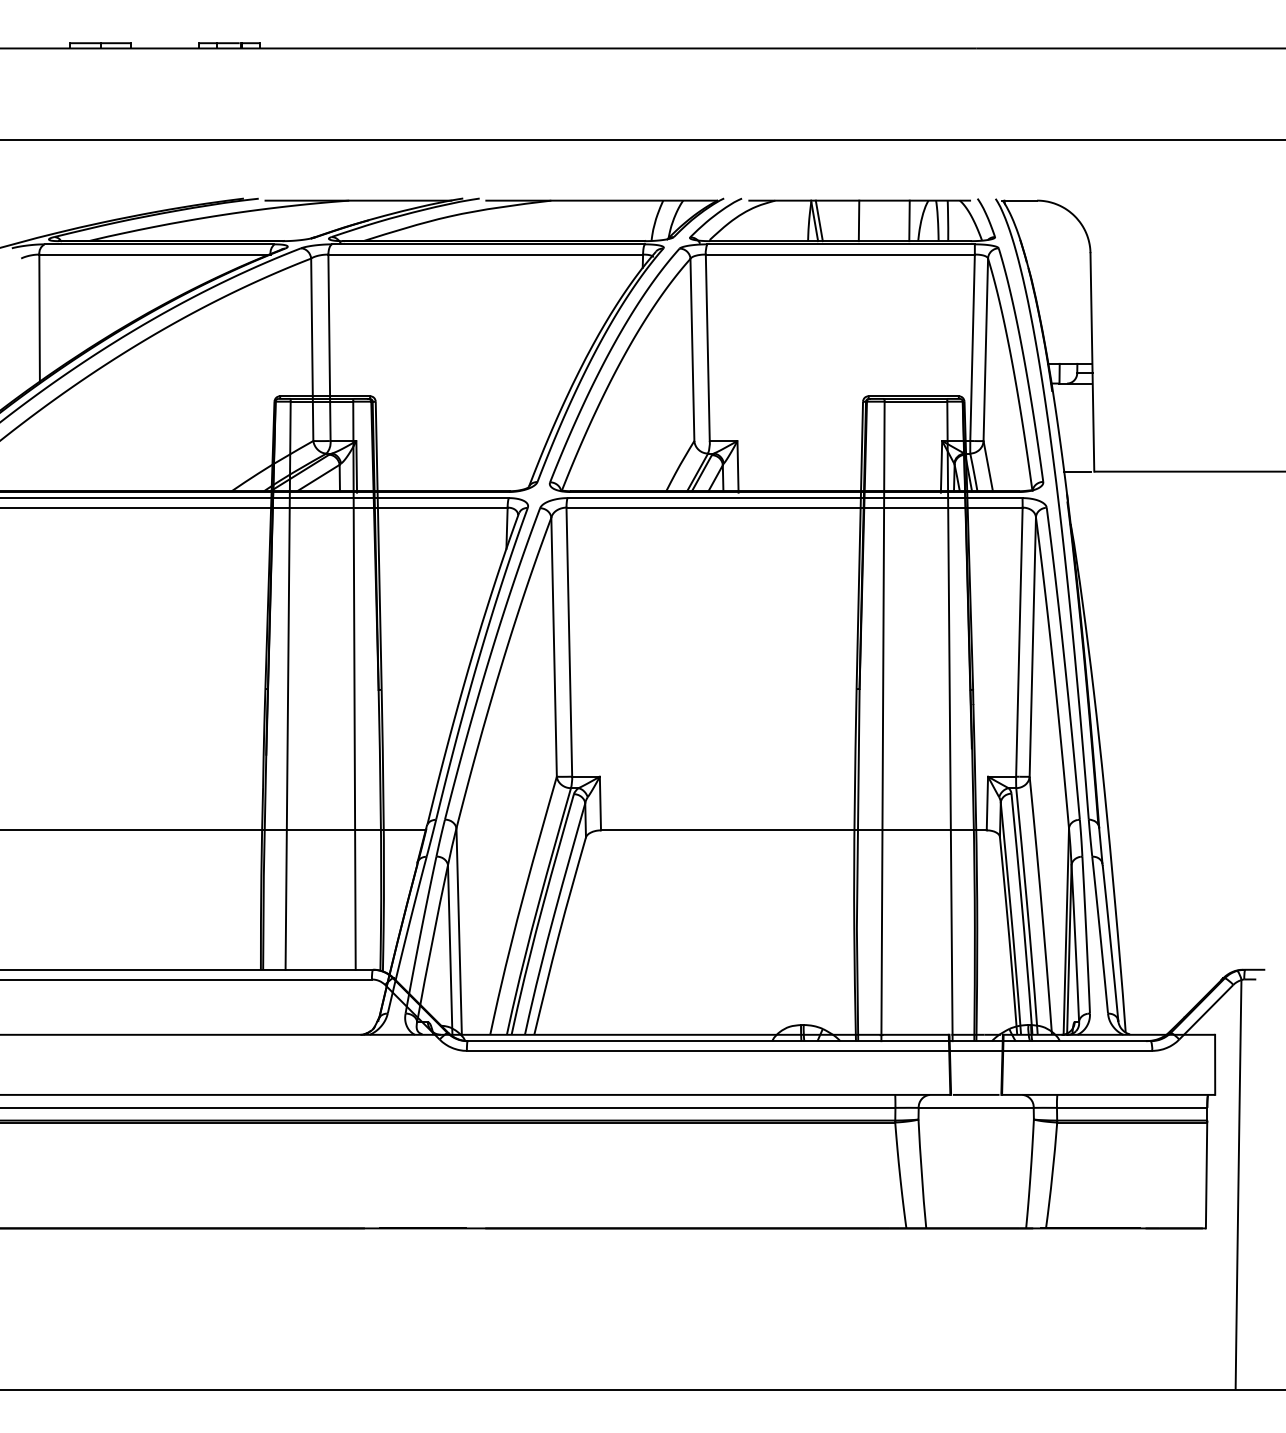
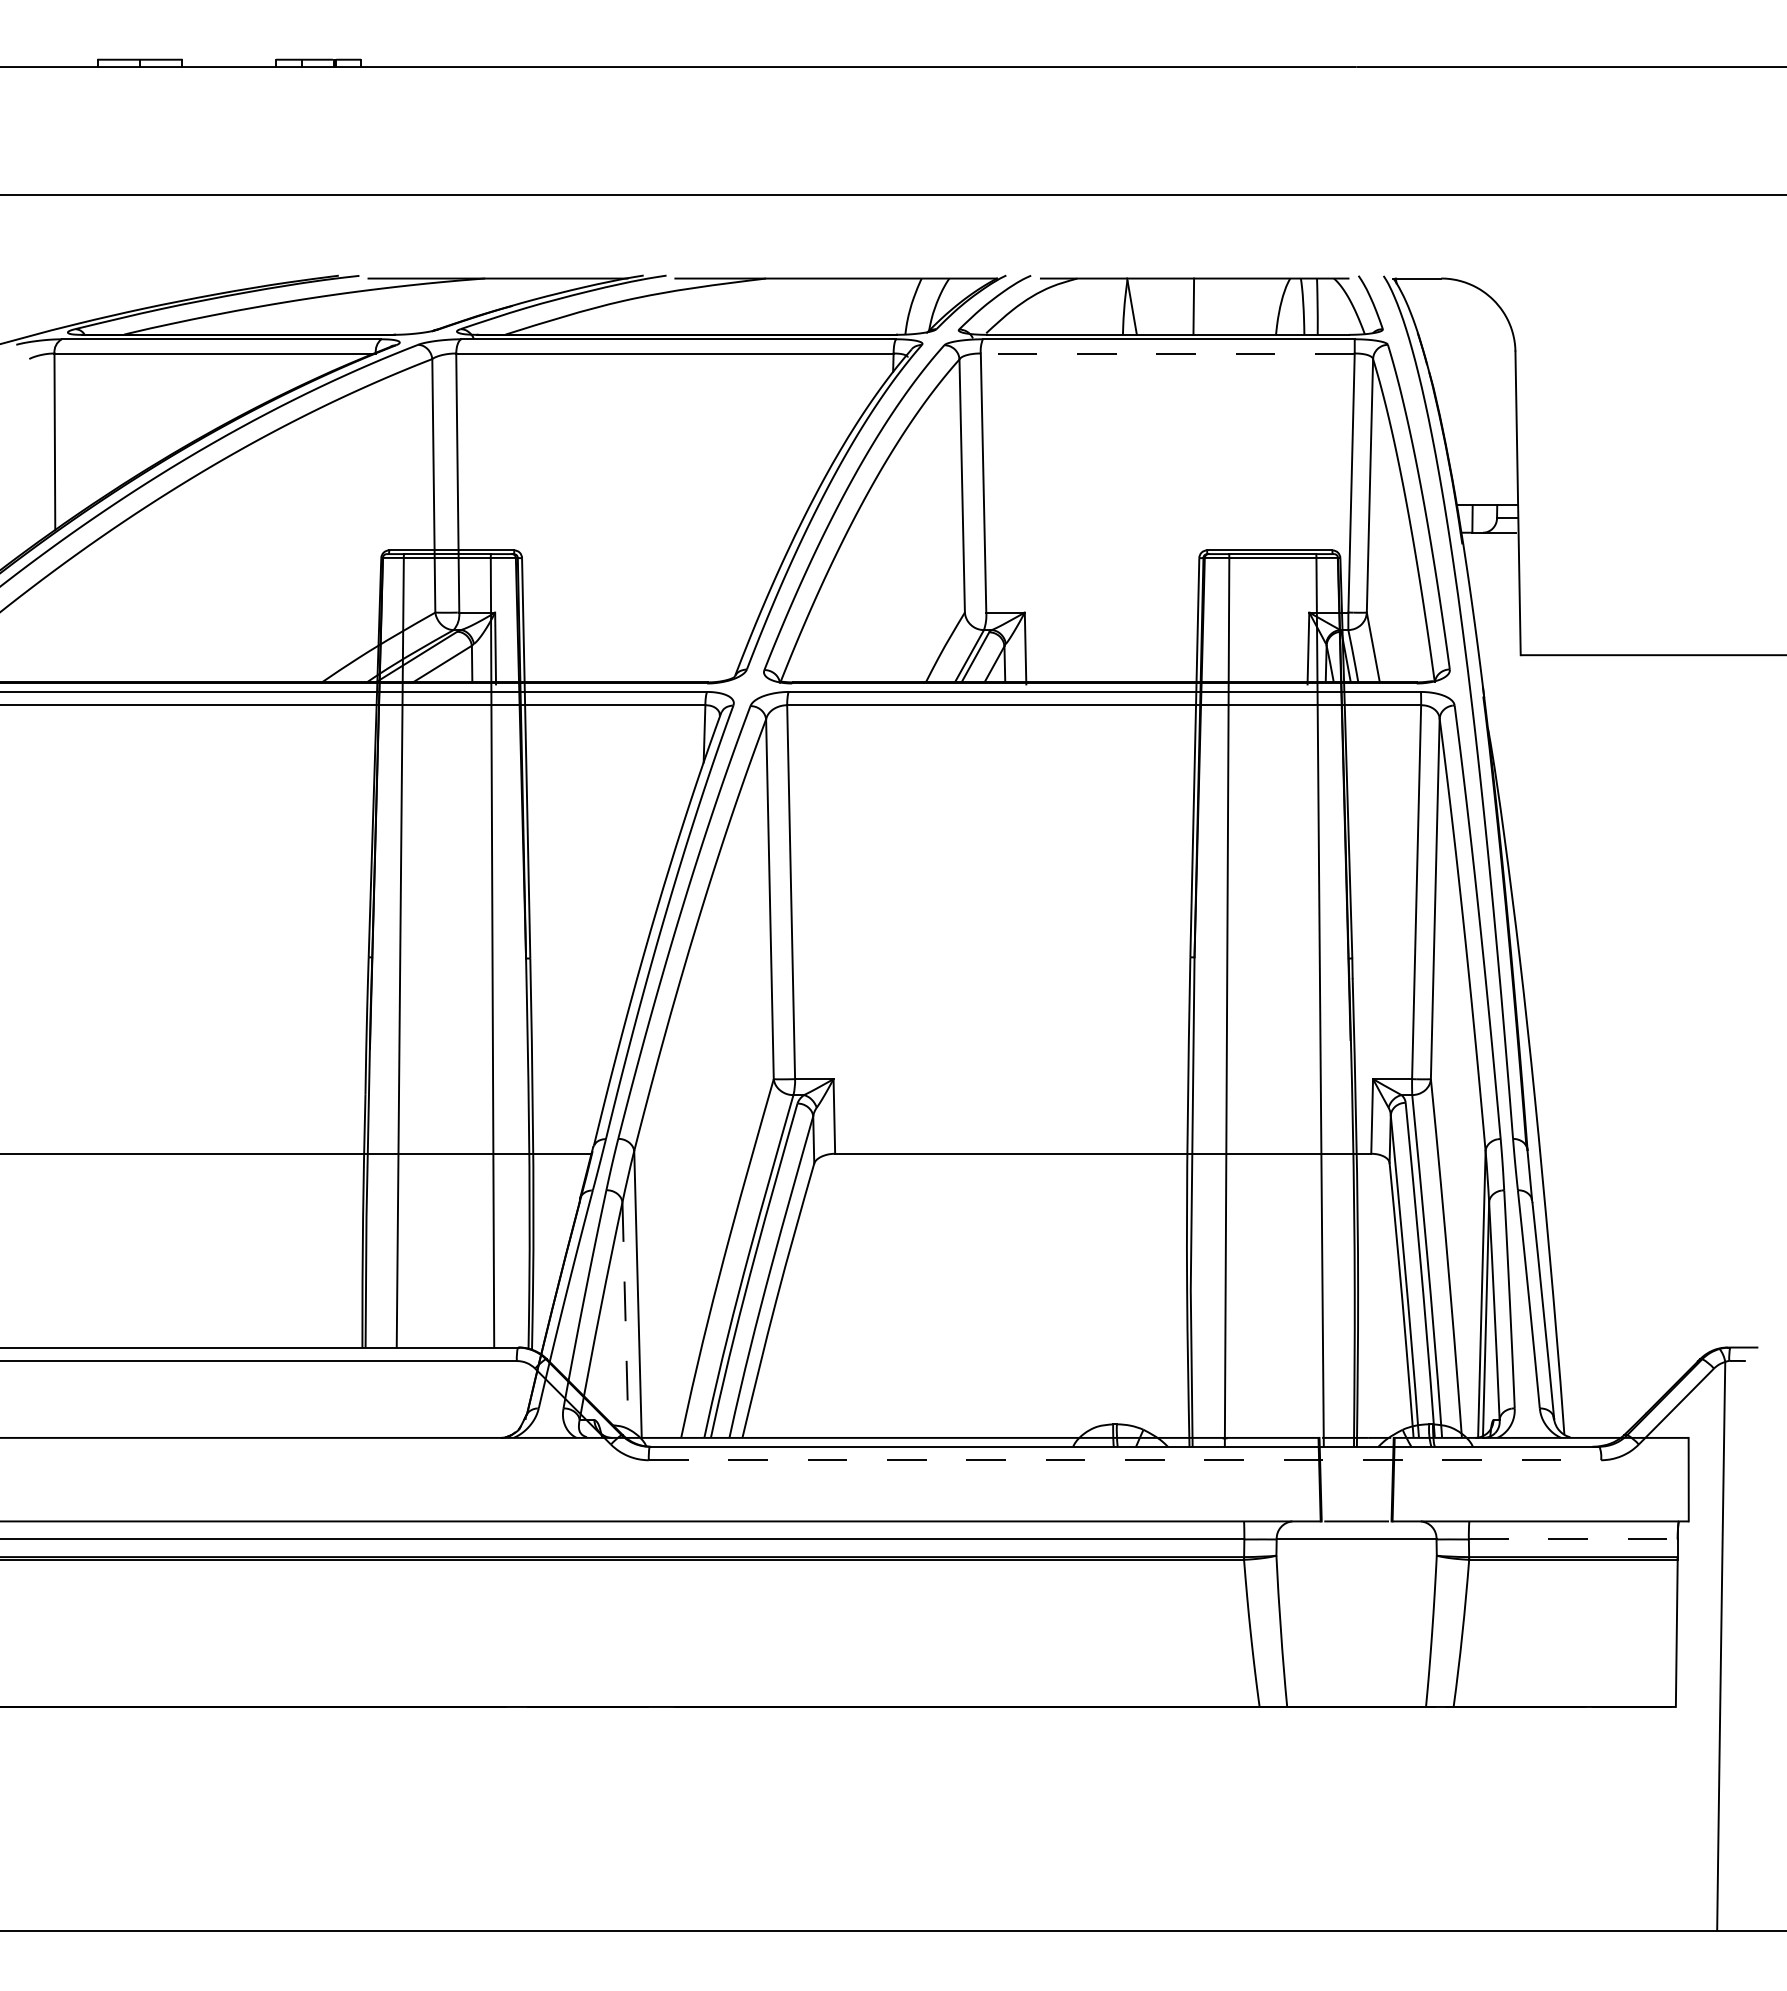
line: (819, 220) -> (1138, 306), removed
line: (909, 220) -> (1263, 306), removed
line: (840, 254) -> (1167, 353), solid -> dashed
line: (1076, 471) -> (1496, 655), removed
line: (450, 950) -> (625, 1320), solid -> dashed
line: (809, 1051) -> (1125, 1460), solid -> dashed
line: (1132, 1107) -> (1573, 1539), solid -> dashed

